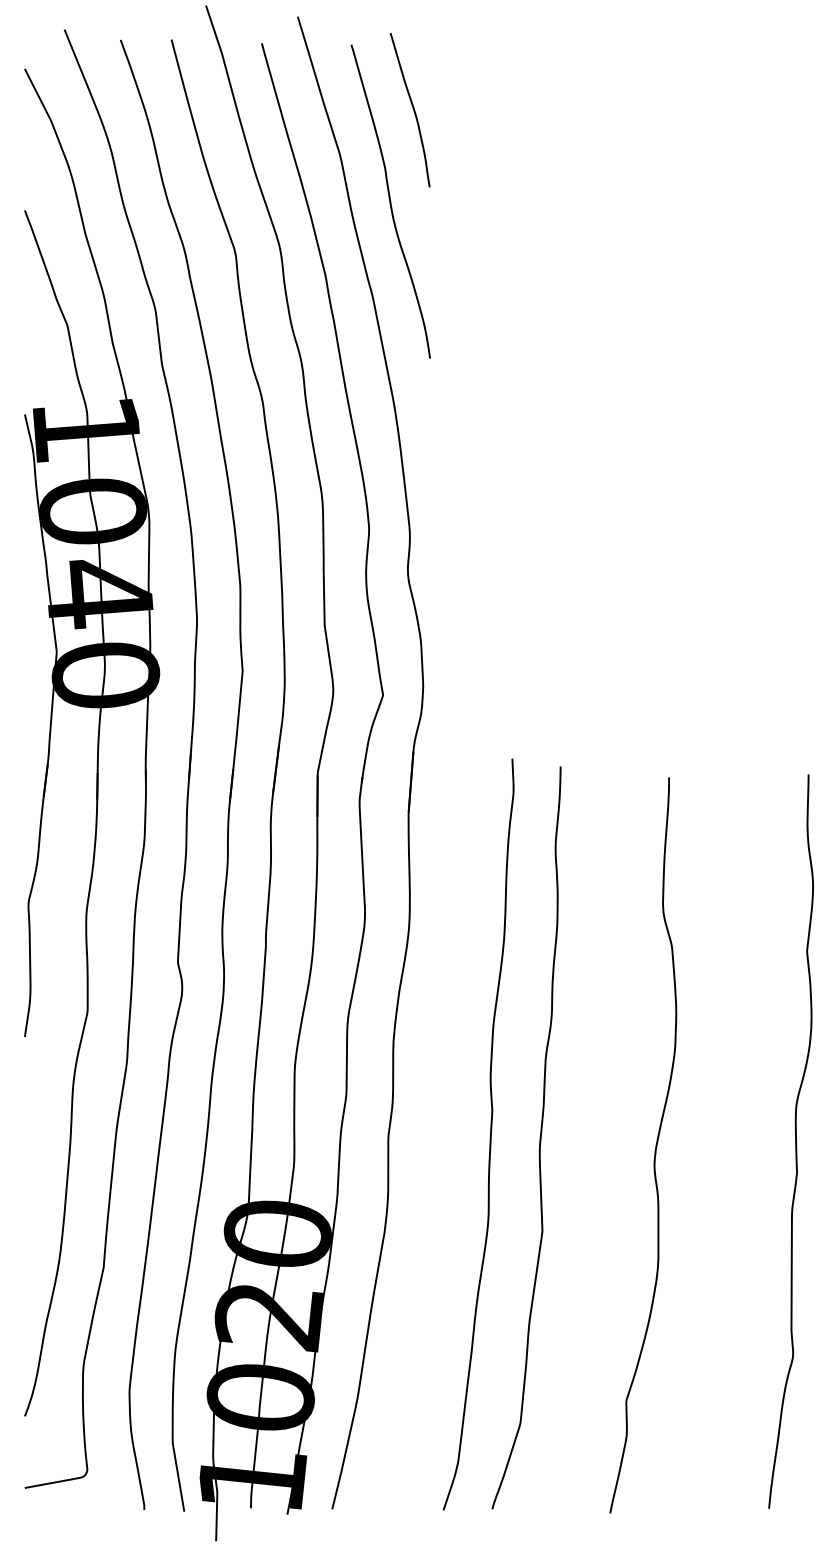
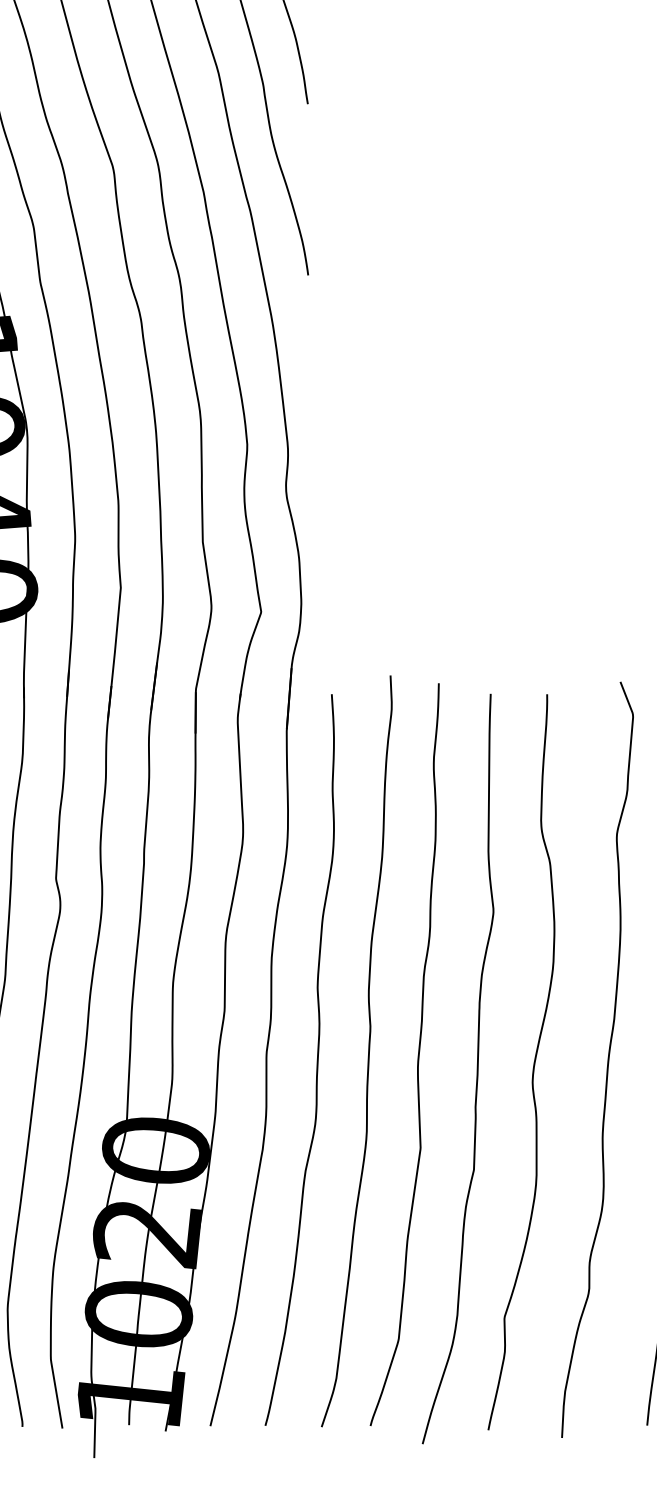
curve: (438, 1142) -> (316, 1059), added
curve: (729, 1143) -> (607, 1060), added
curve: (598, 1152) -> (476, 1069), added

